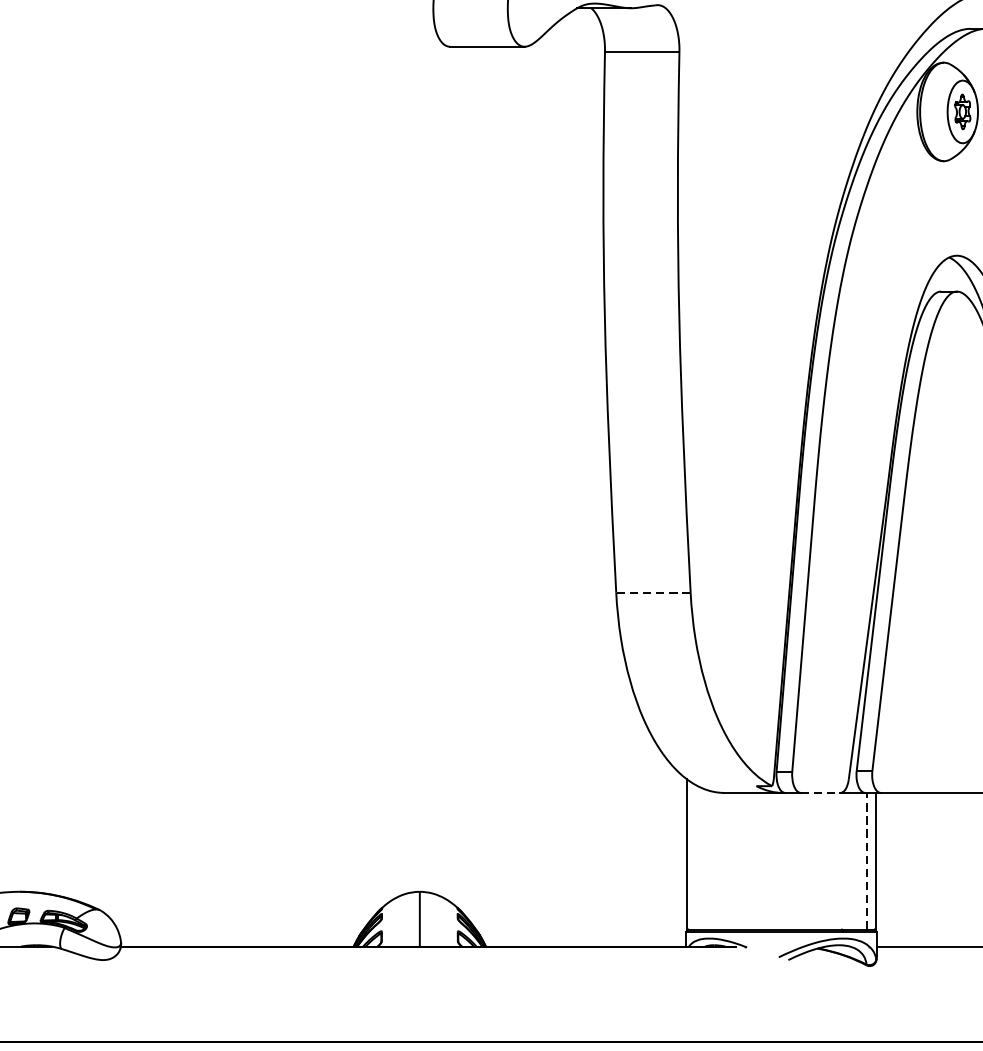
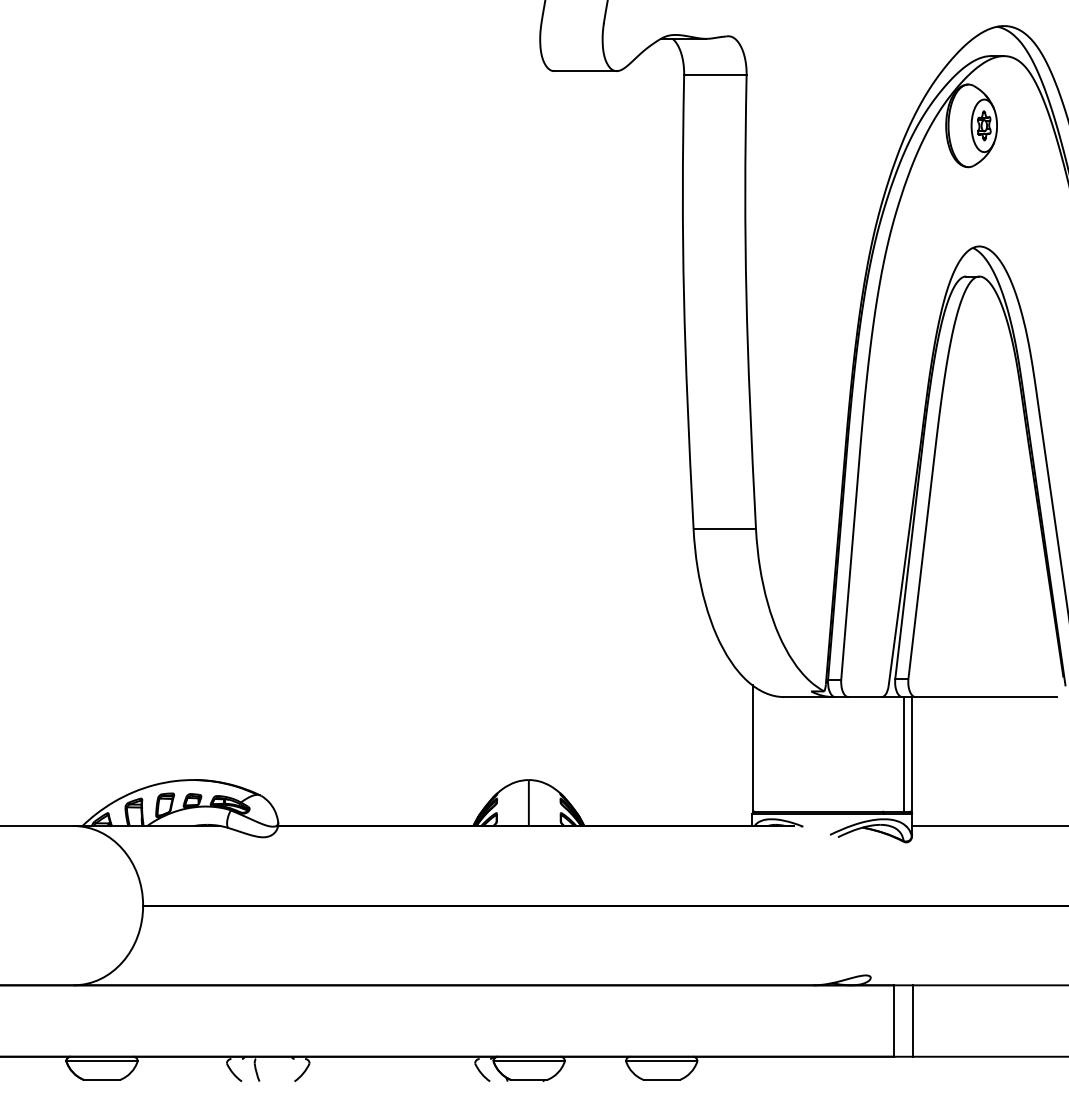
line: (653, 593) -> (724, 529), dashed -> solid
line: (821, 793) -> (865, 697), dashed -> solid
line: (866, 860) -> (903, 753), dashed -> solid

